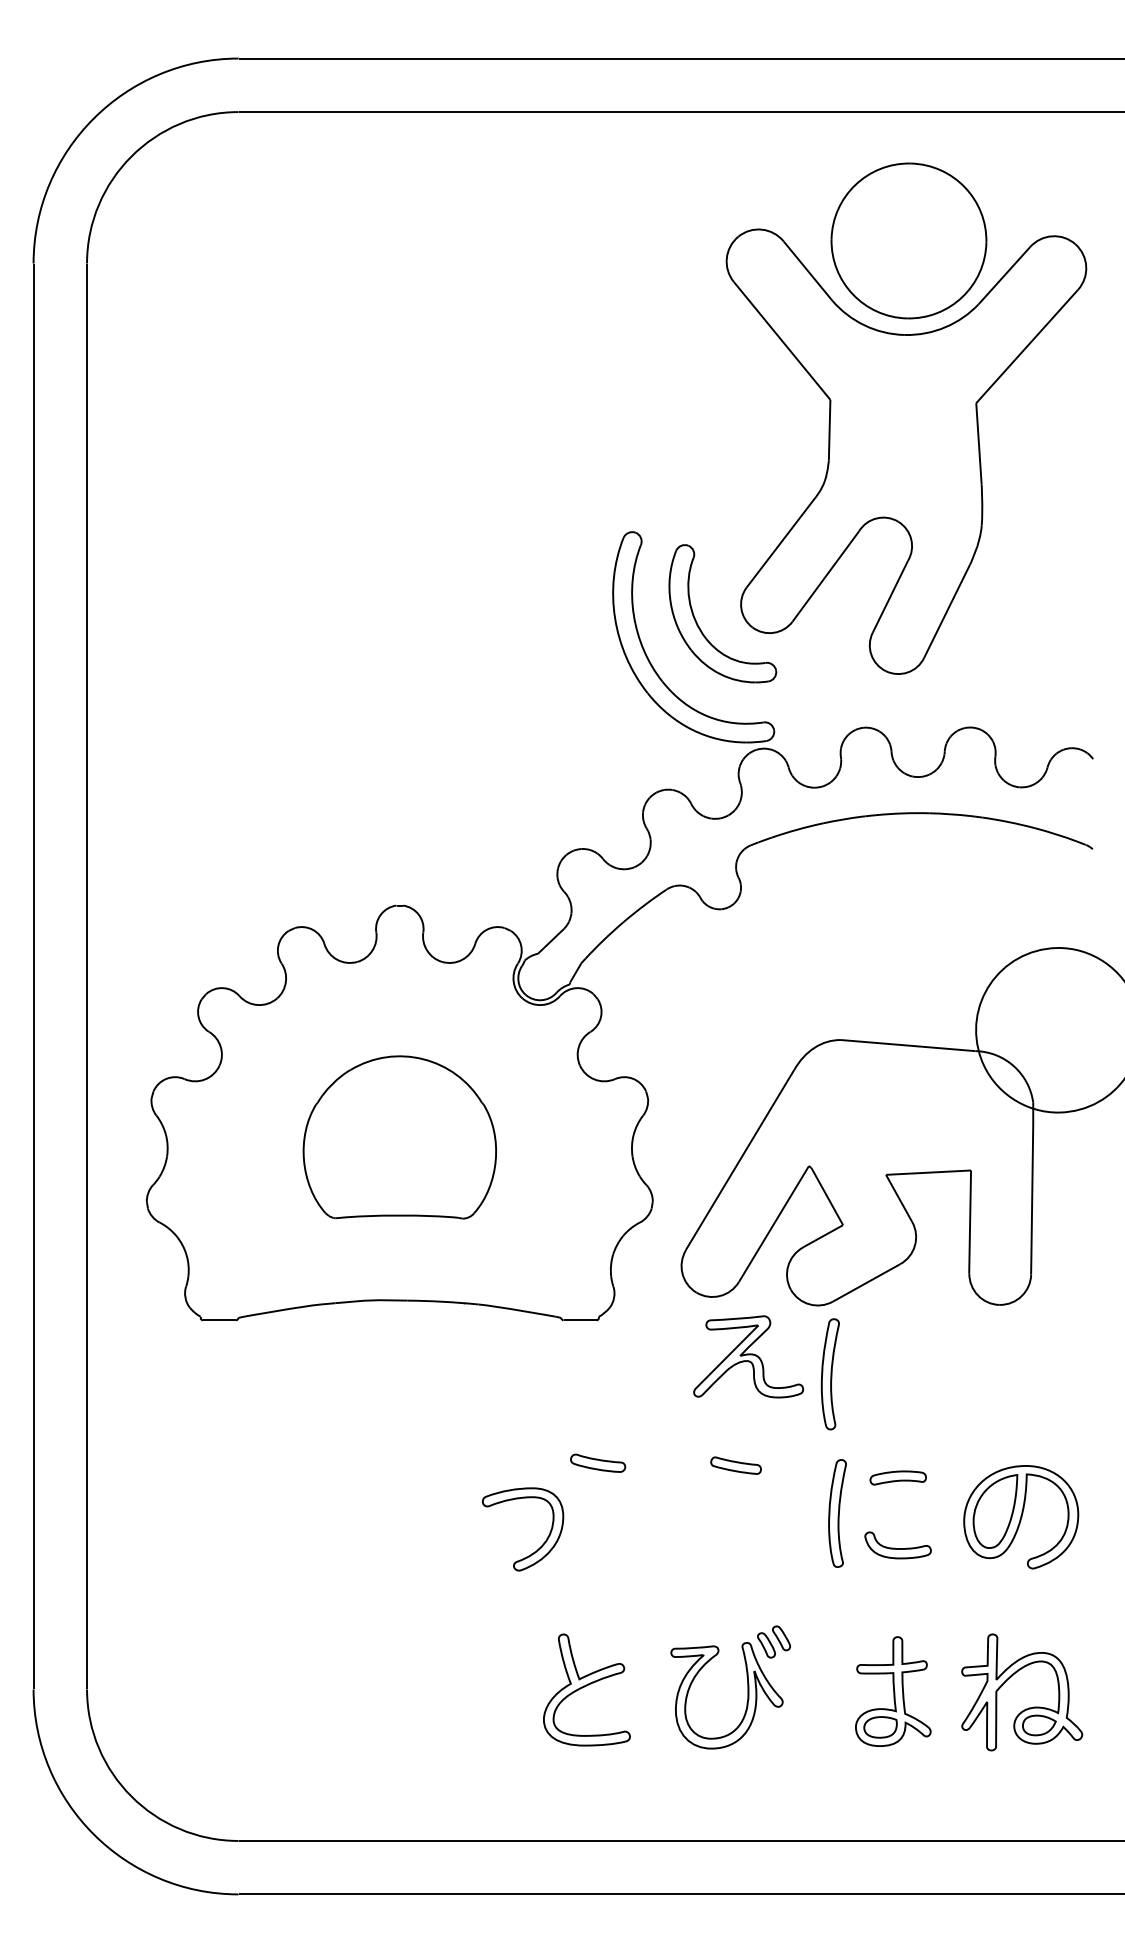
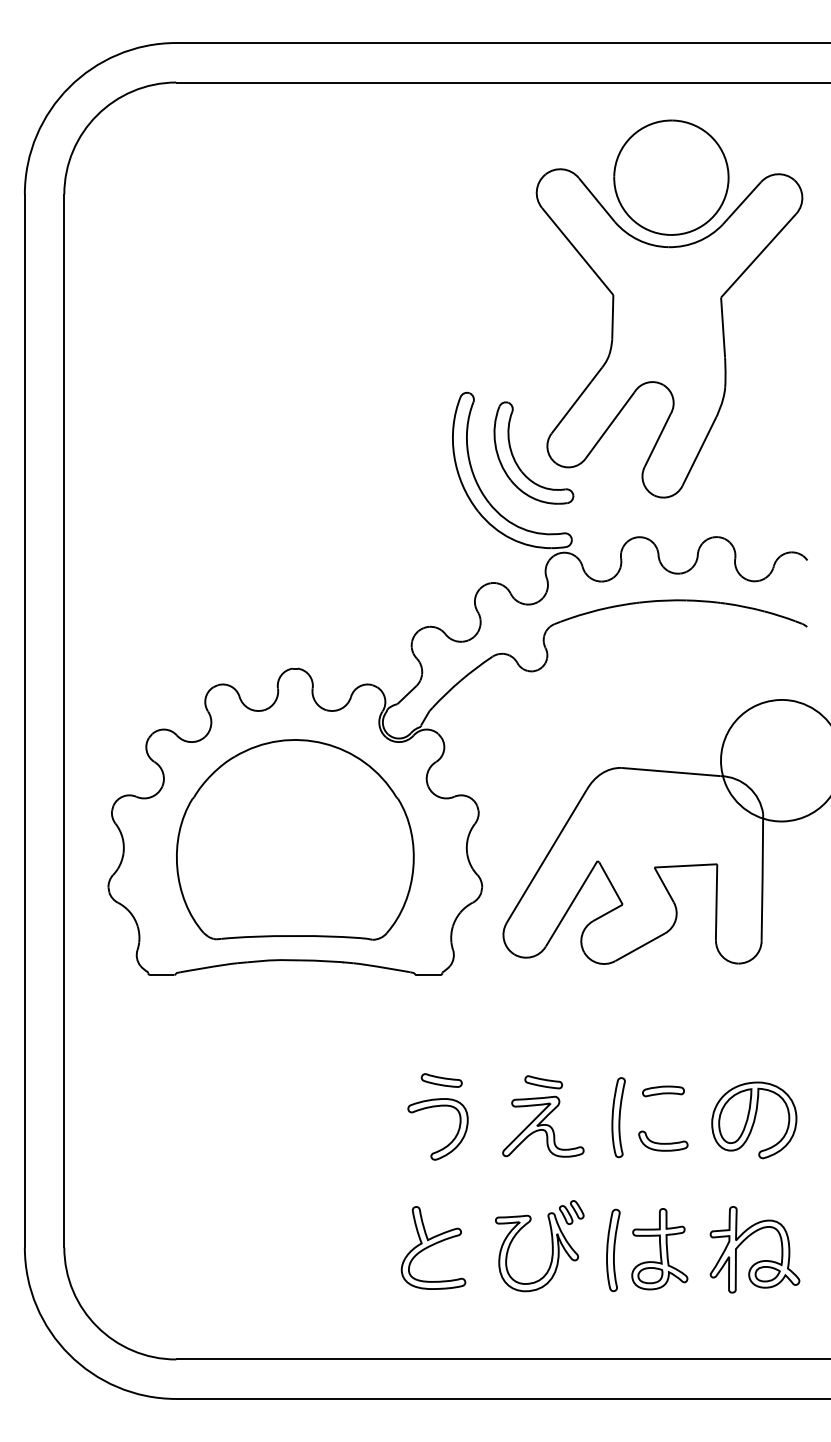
part: (399, 1137) -> (295, 839), size x1.67
part: (748, 1356) -> (543, 1126), moved
part: (829, 1374) -> (612, 1250), moved
part: (543, 1542) -> (453, 1139), moved

